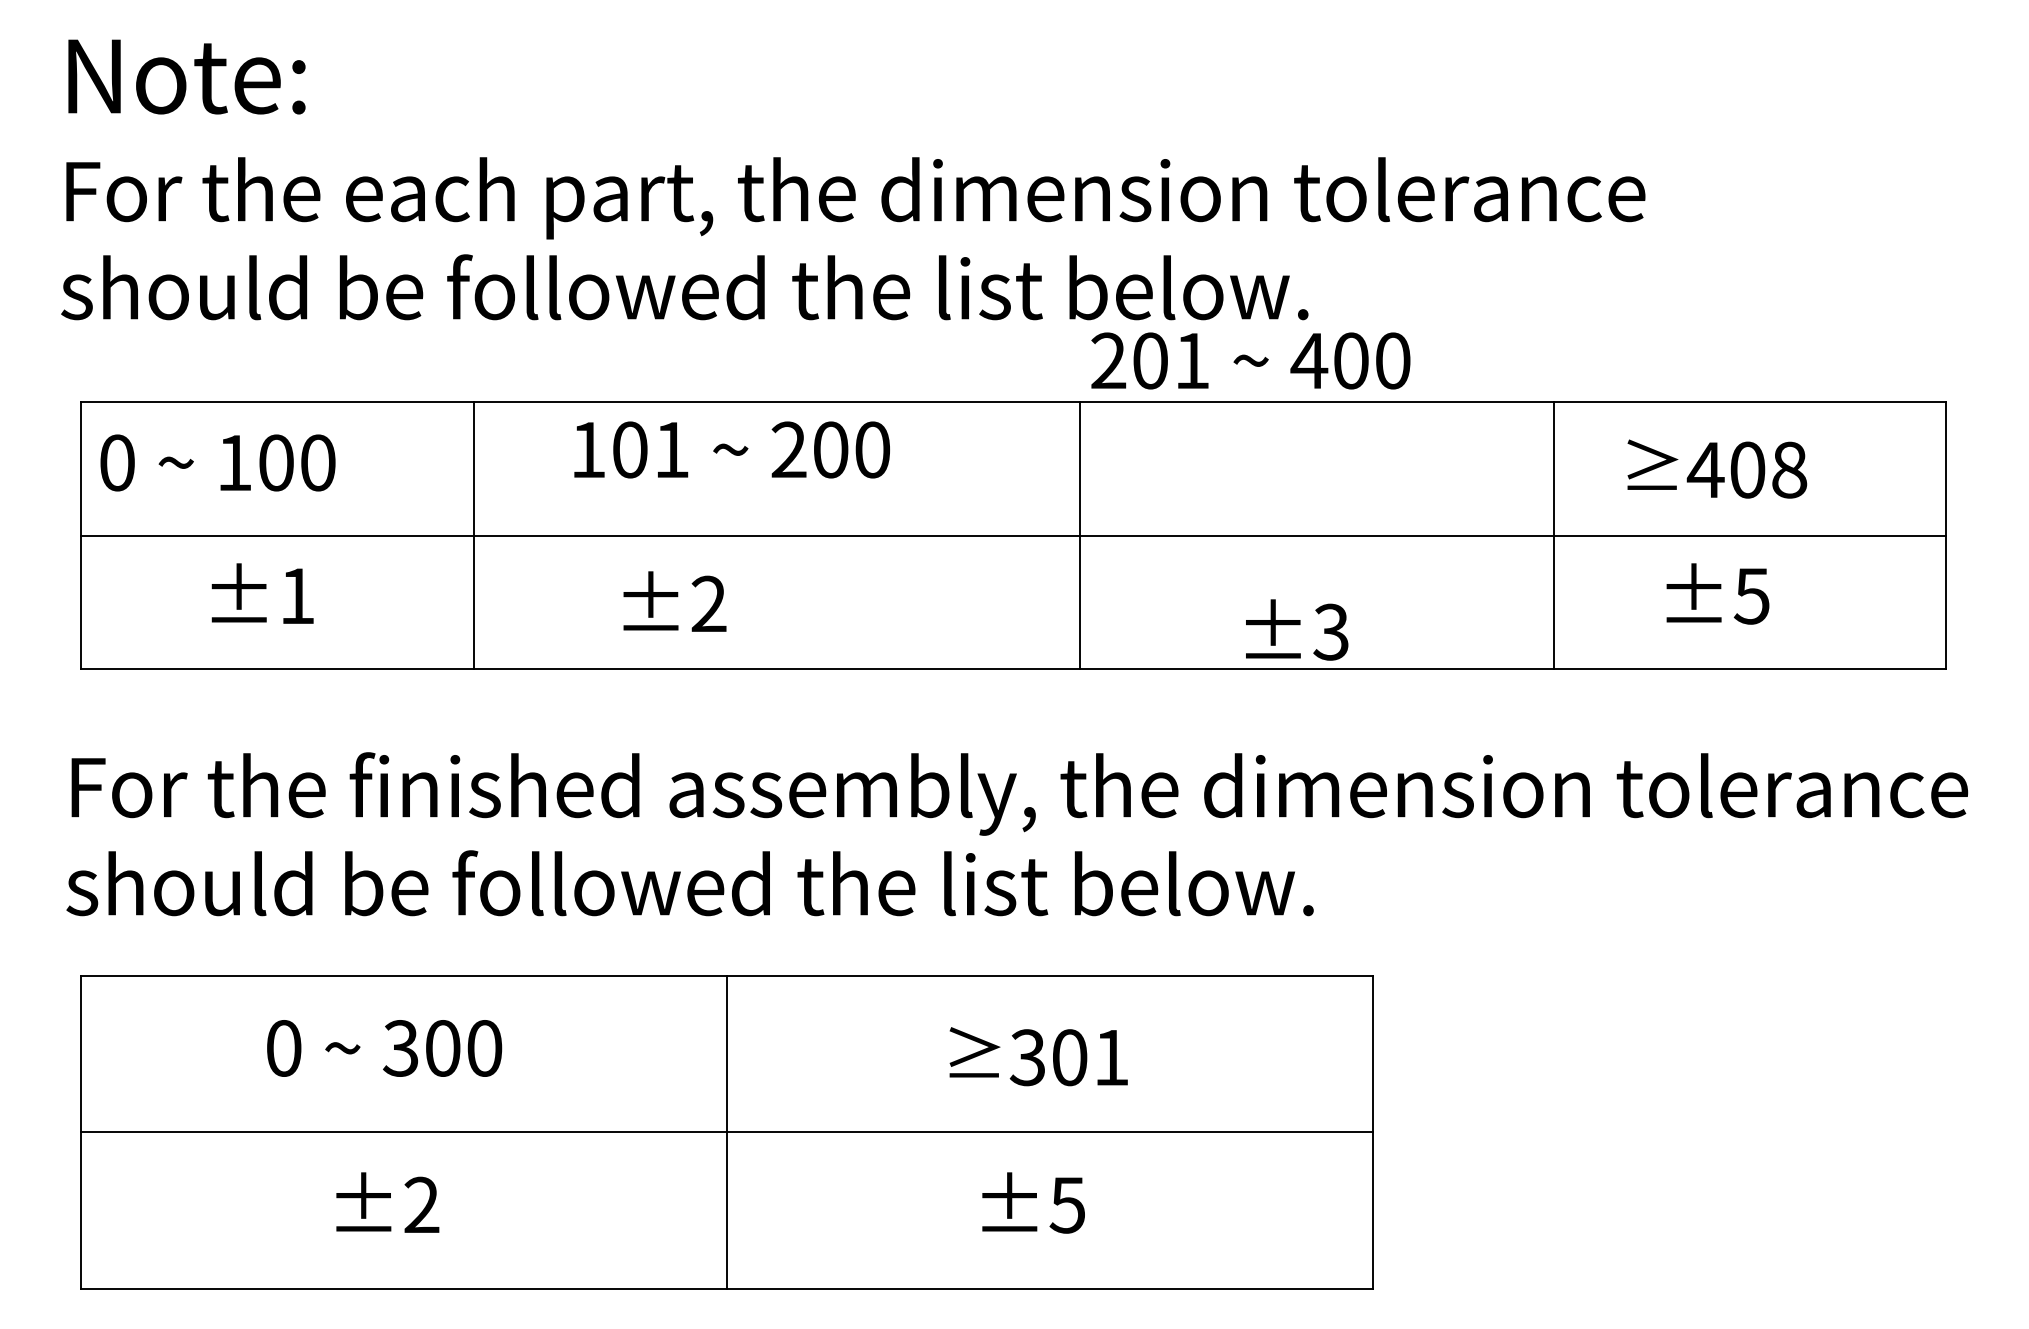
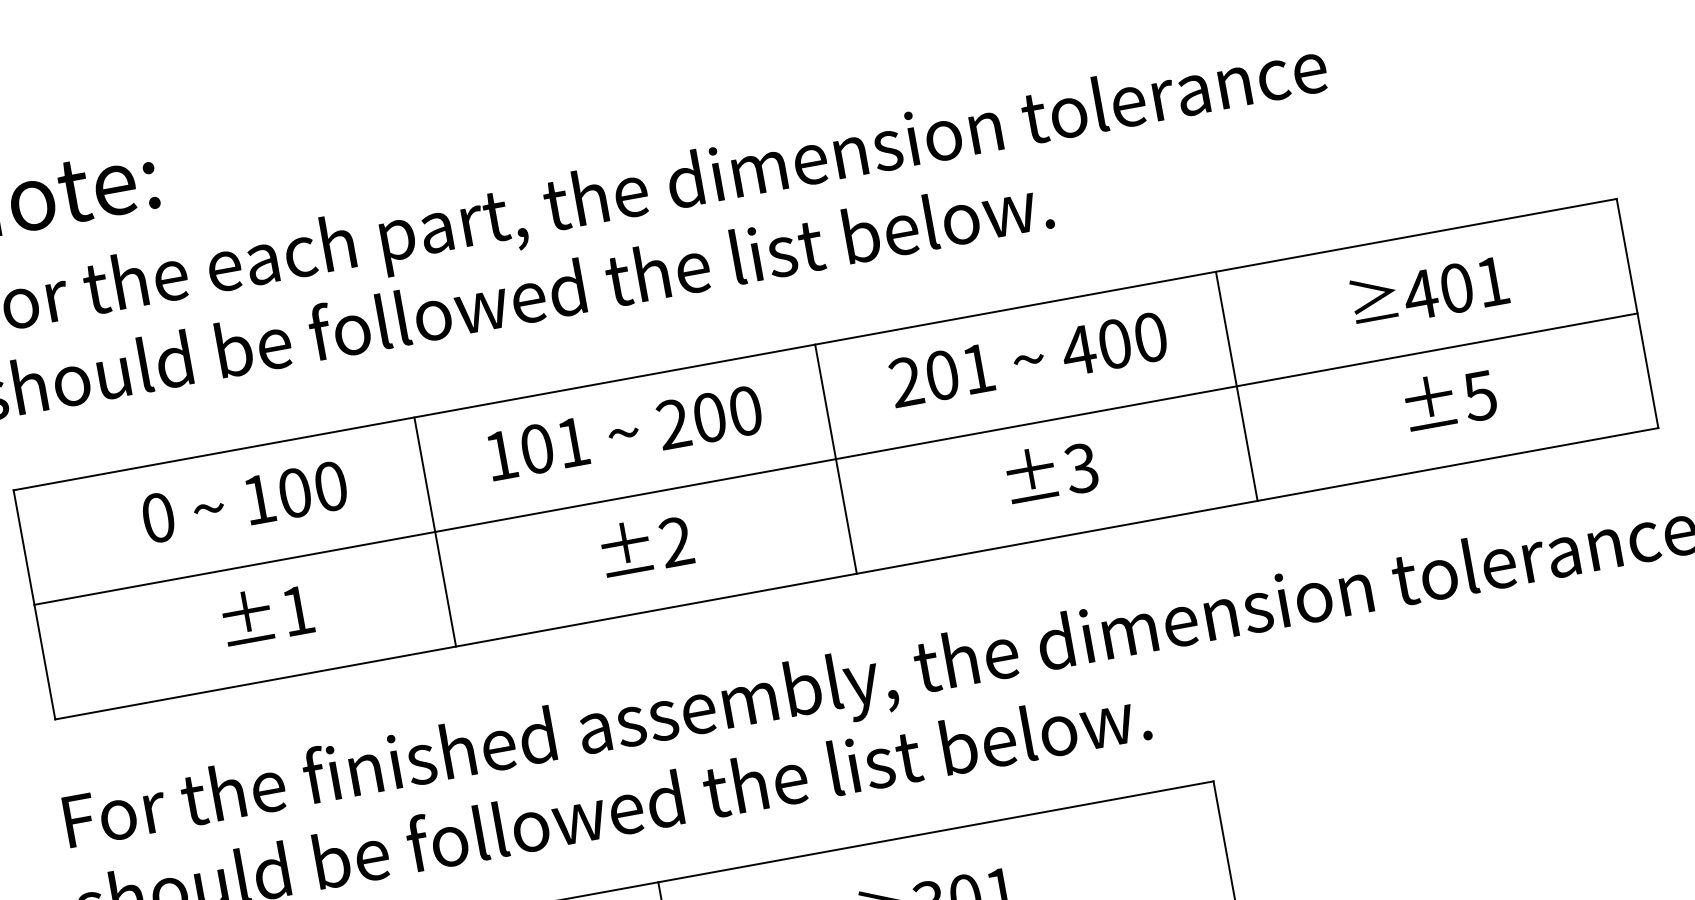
text: (1250, 360) -> (1028, 359), moved
text: (731, 449) -> (624, 432), moved
text: (217, 462) -> (244, 501), moved
text: (1789, 469) -> (1492, 281), 408 -> 401
line: (474, 535) -> (435, 531), moved
line: (1079, 535) -> (835, 459), moved
line: (1553, 535) -> (1236, 386), moved
text: (262, 593) -> (267, 613), moved
text: (674, 601) -> (646, 545), moved
text: (1297, 629) -> (1052, 471), moved

